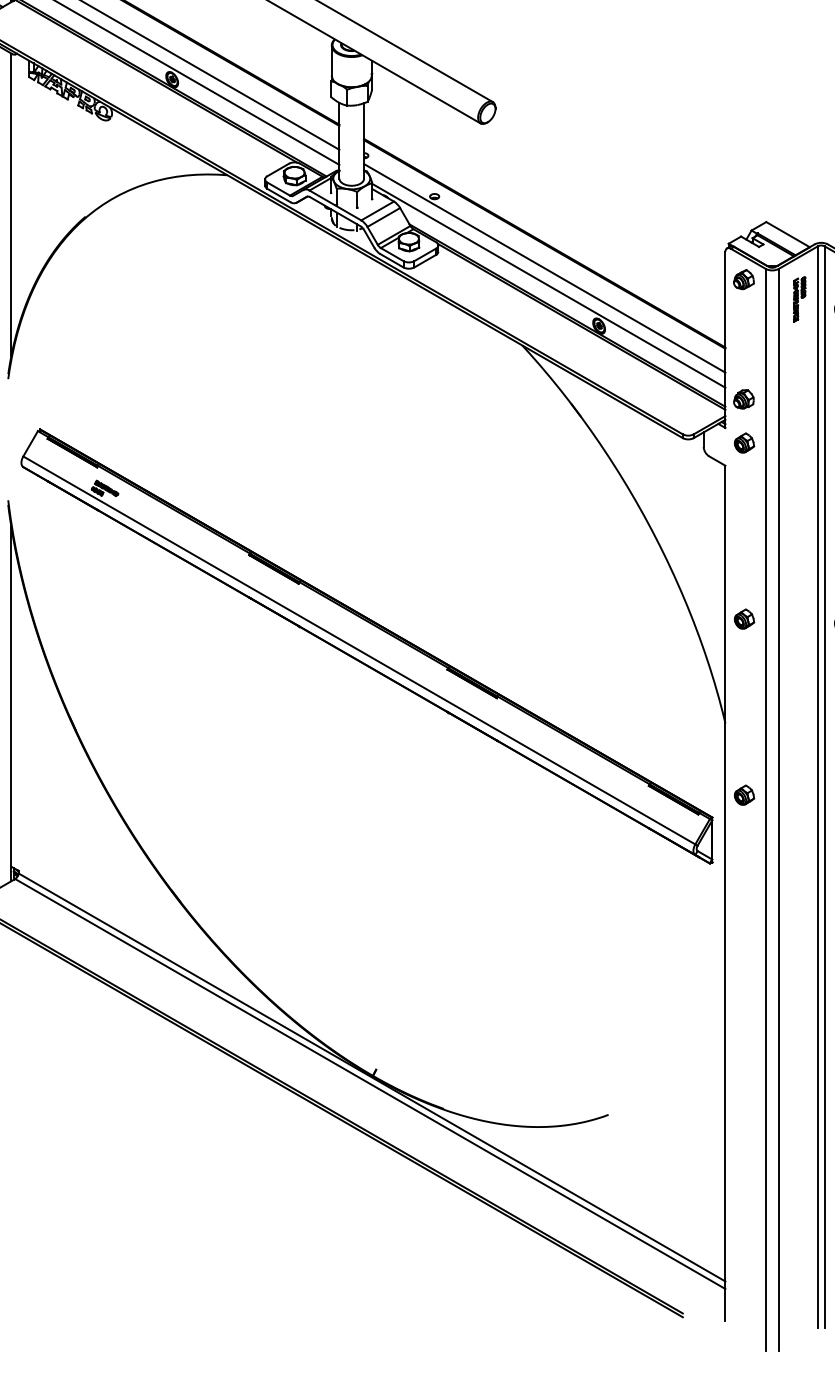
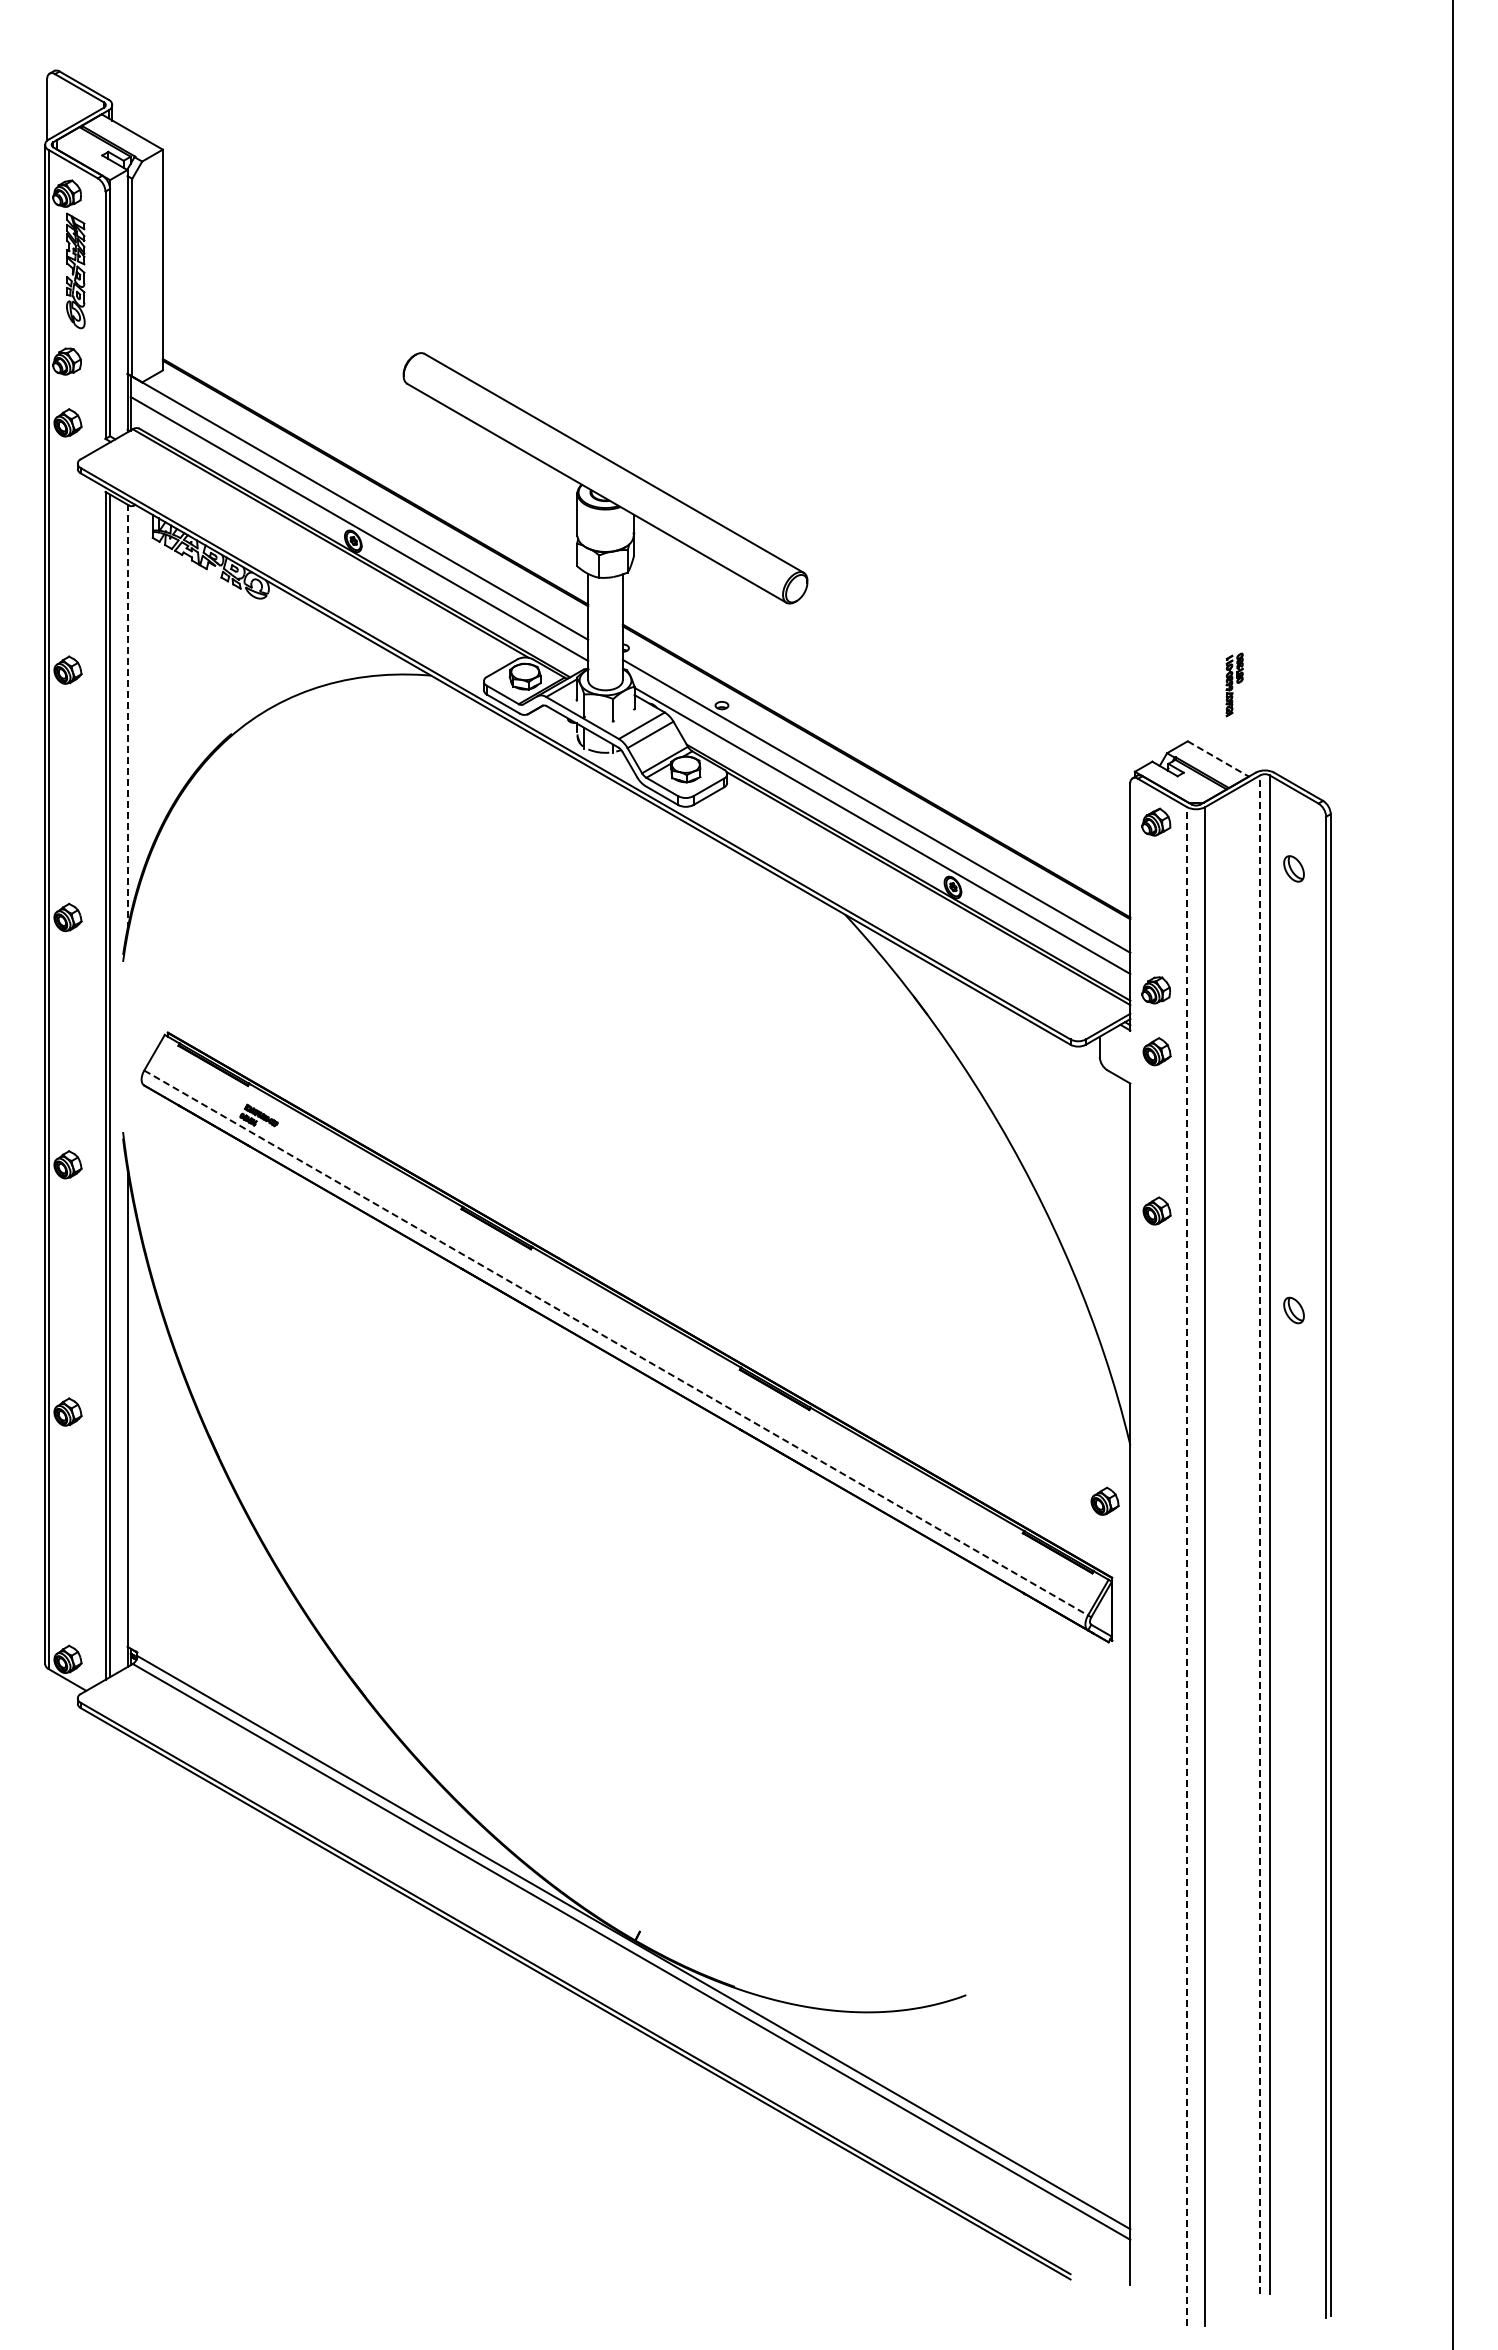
line: (11, 204) -> (127, 716), solid -> dashed
line: (788, 235) -> (1218, 759), solid -> dashed
part: (799, 299) -> (1234, 684), moved
part: (744, 618) -> (1156, 1210), moved
line: (359, 650) -> (616, 1342), solid -> dashed
line: (818, 786) -> (1260, 1534), solid -> dashed
part: (744, 794) -> (1104, 1500), moved
line: (765, 809) -> (1186, 1566), solid -> dashed

